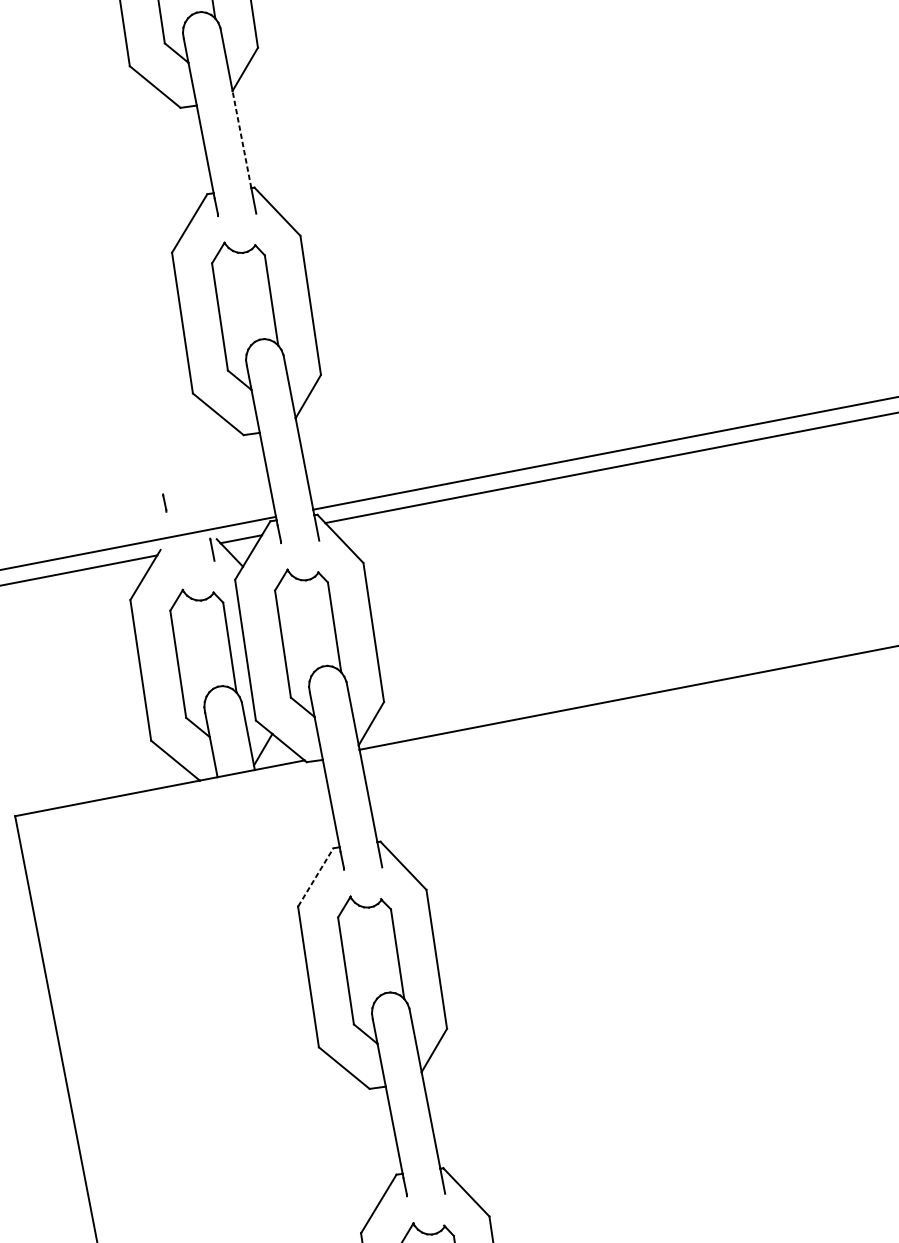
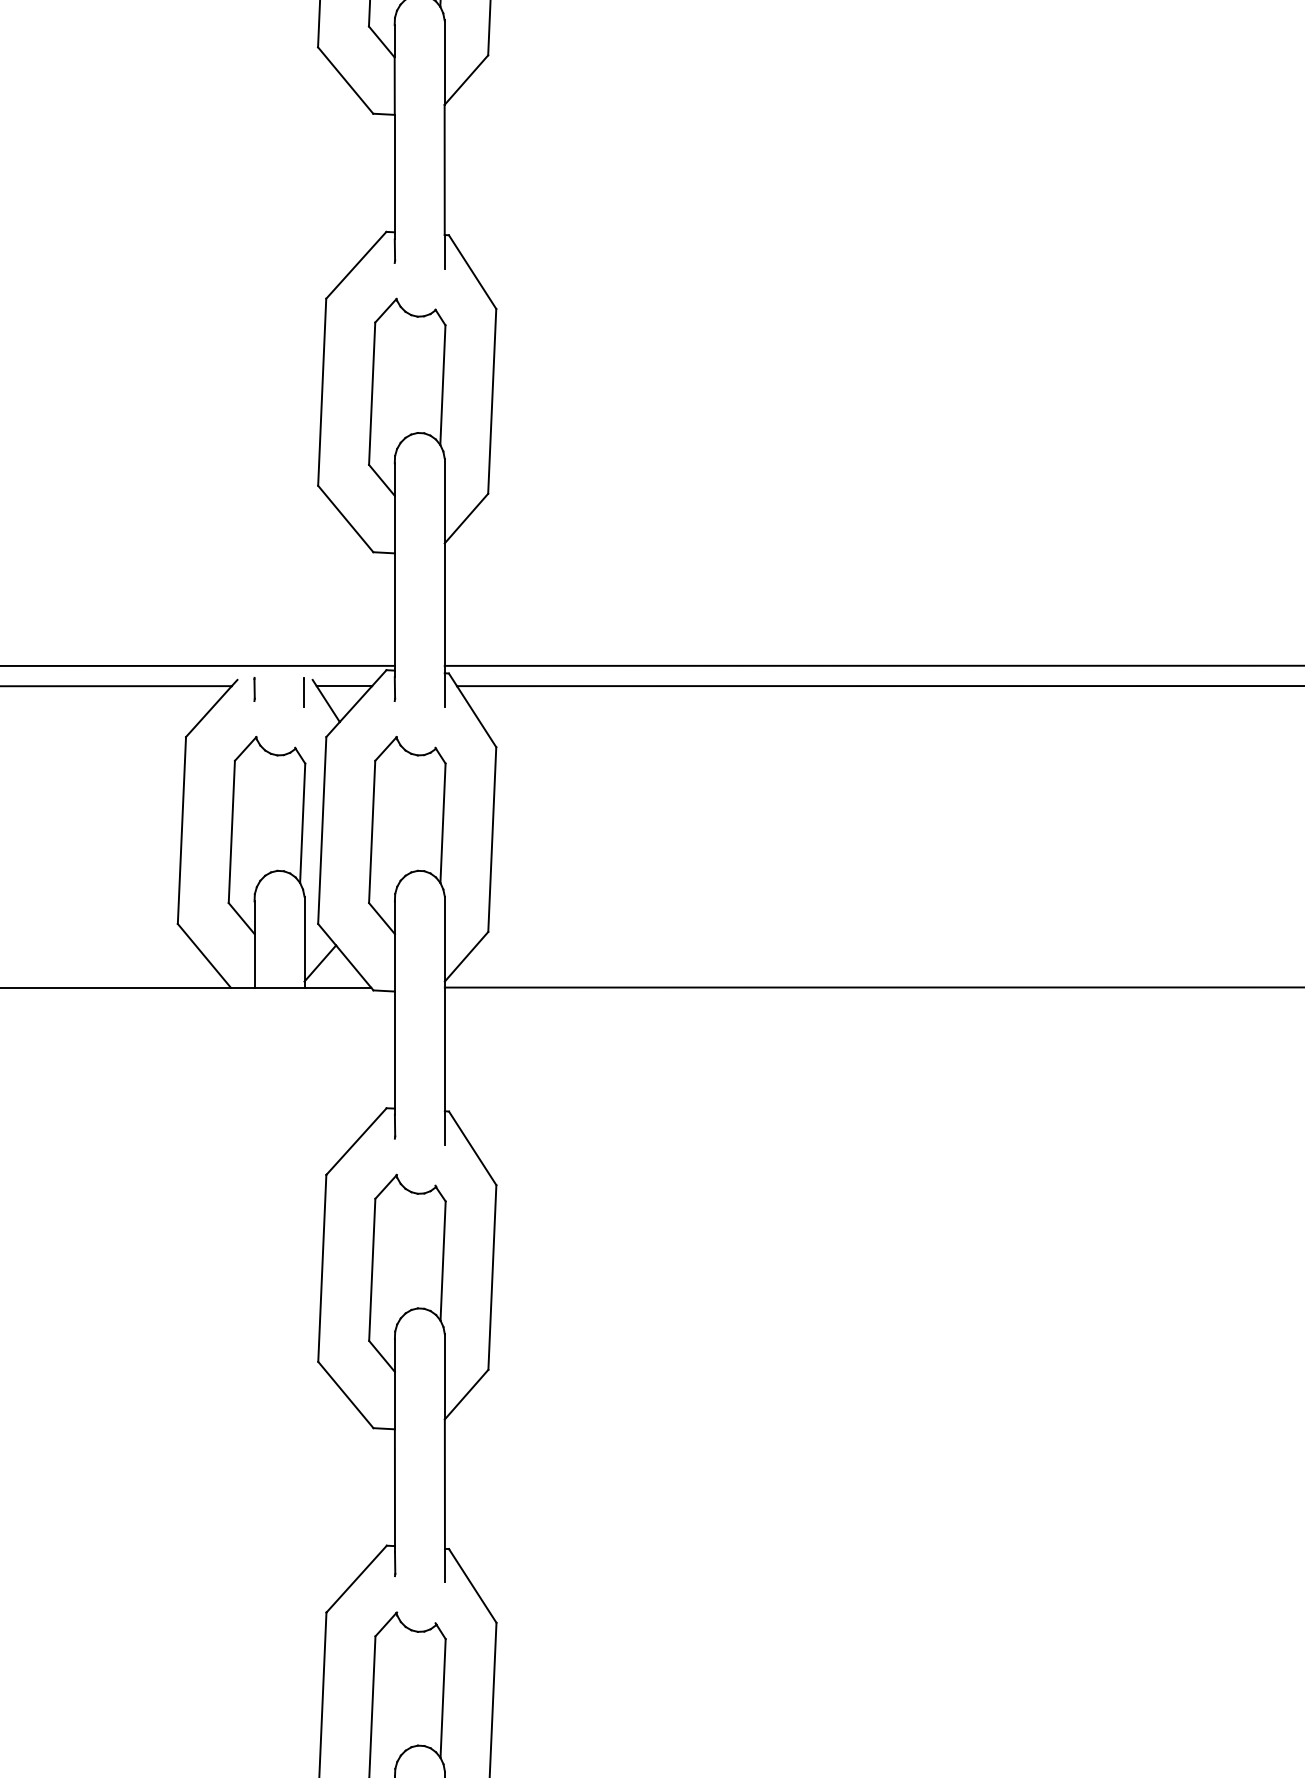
line: (241, 139) -> (444, 169), dashed -> solid
line: (164, 503) -> (254, 689), moved
line: (315, 877) -> (356, 1141), dashed -> solid

